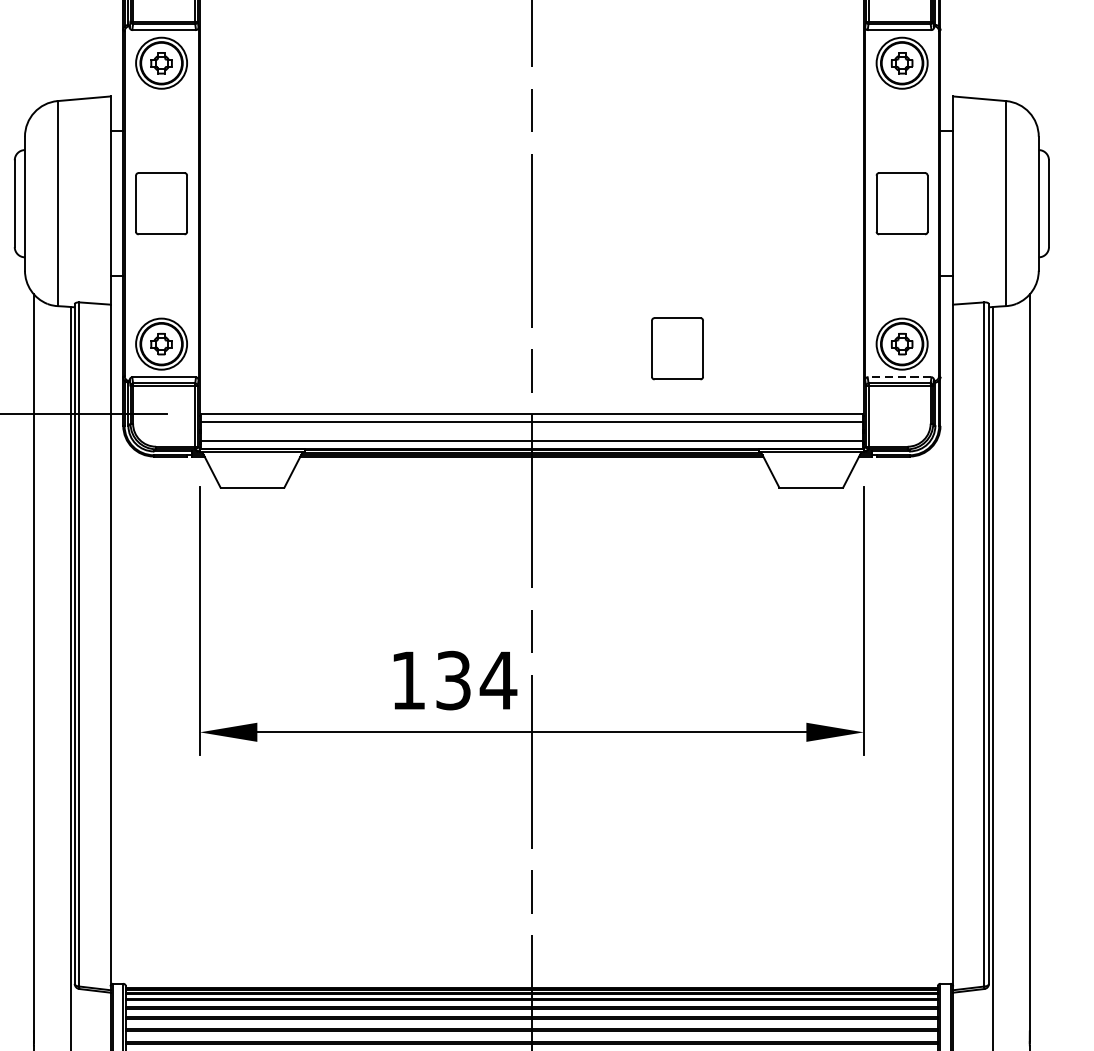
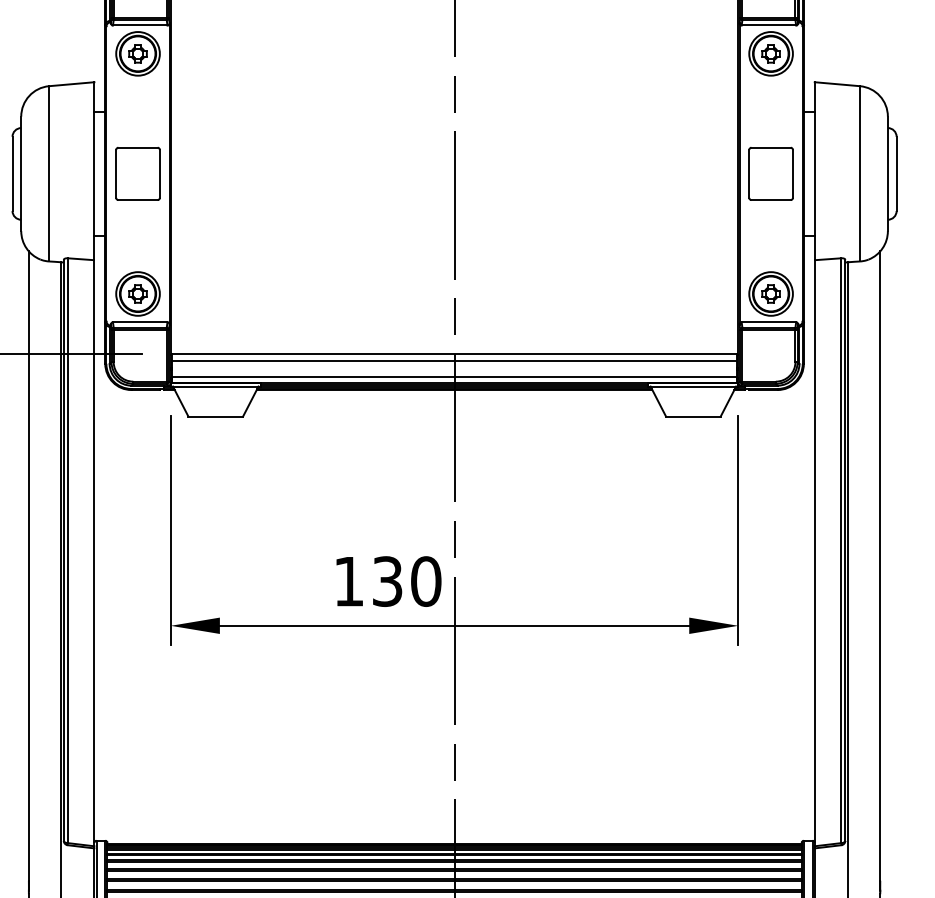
part: (676, 348) -> (578, 297), removed
line: (899, 377) -> (768, 322), dashed -> solid
text: (499, 680) -> (426, 581), 134 -> 130

